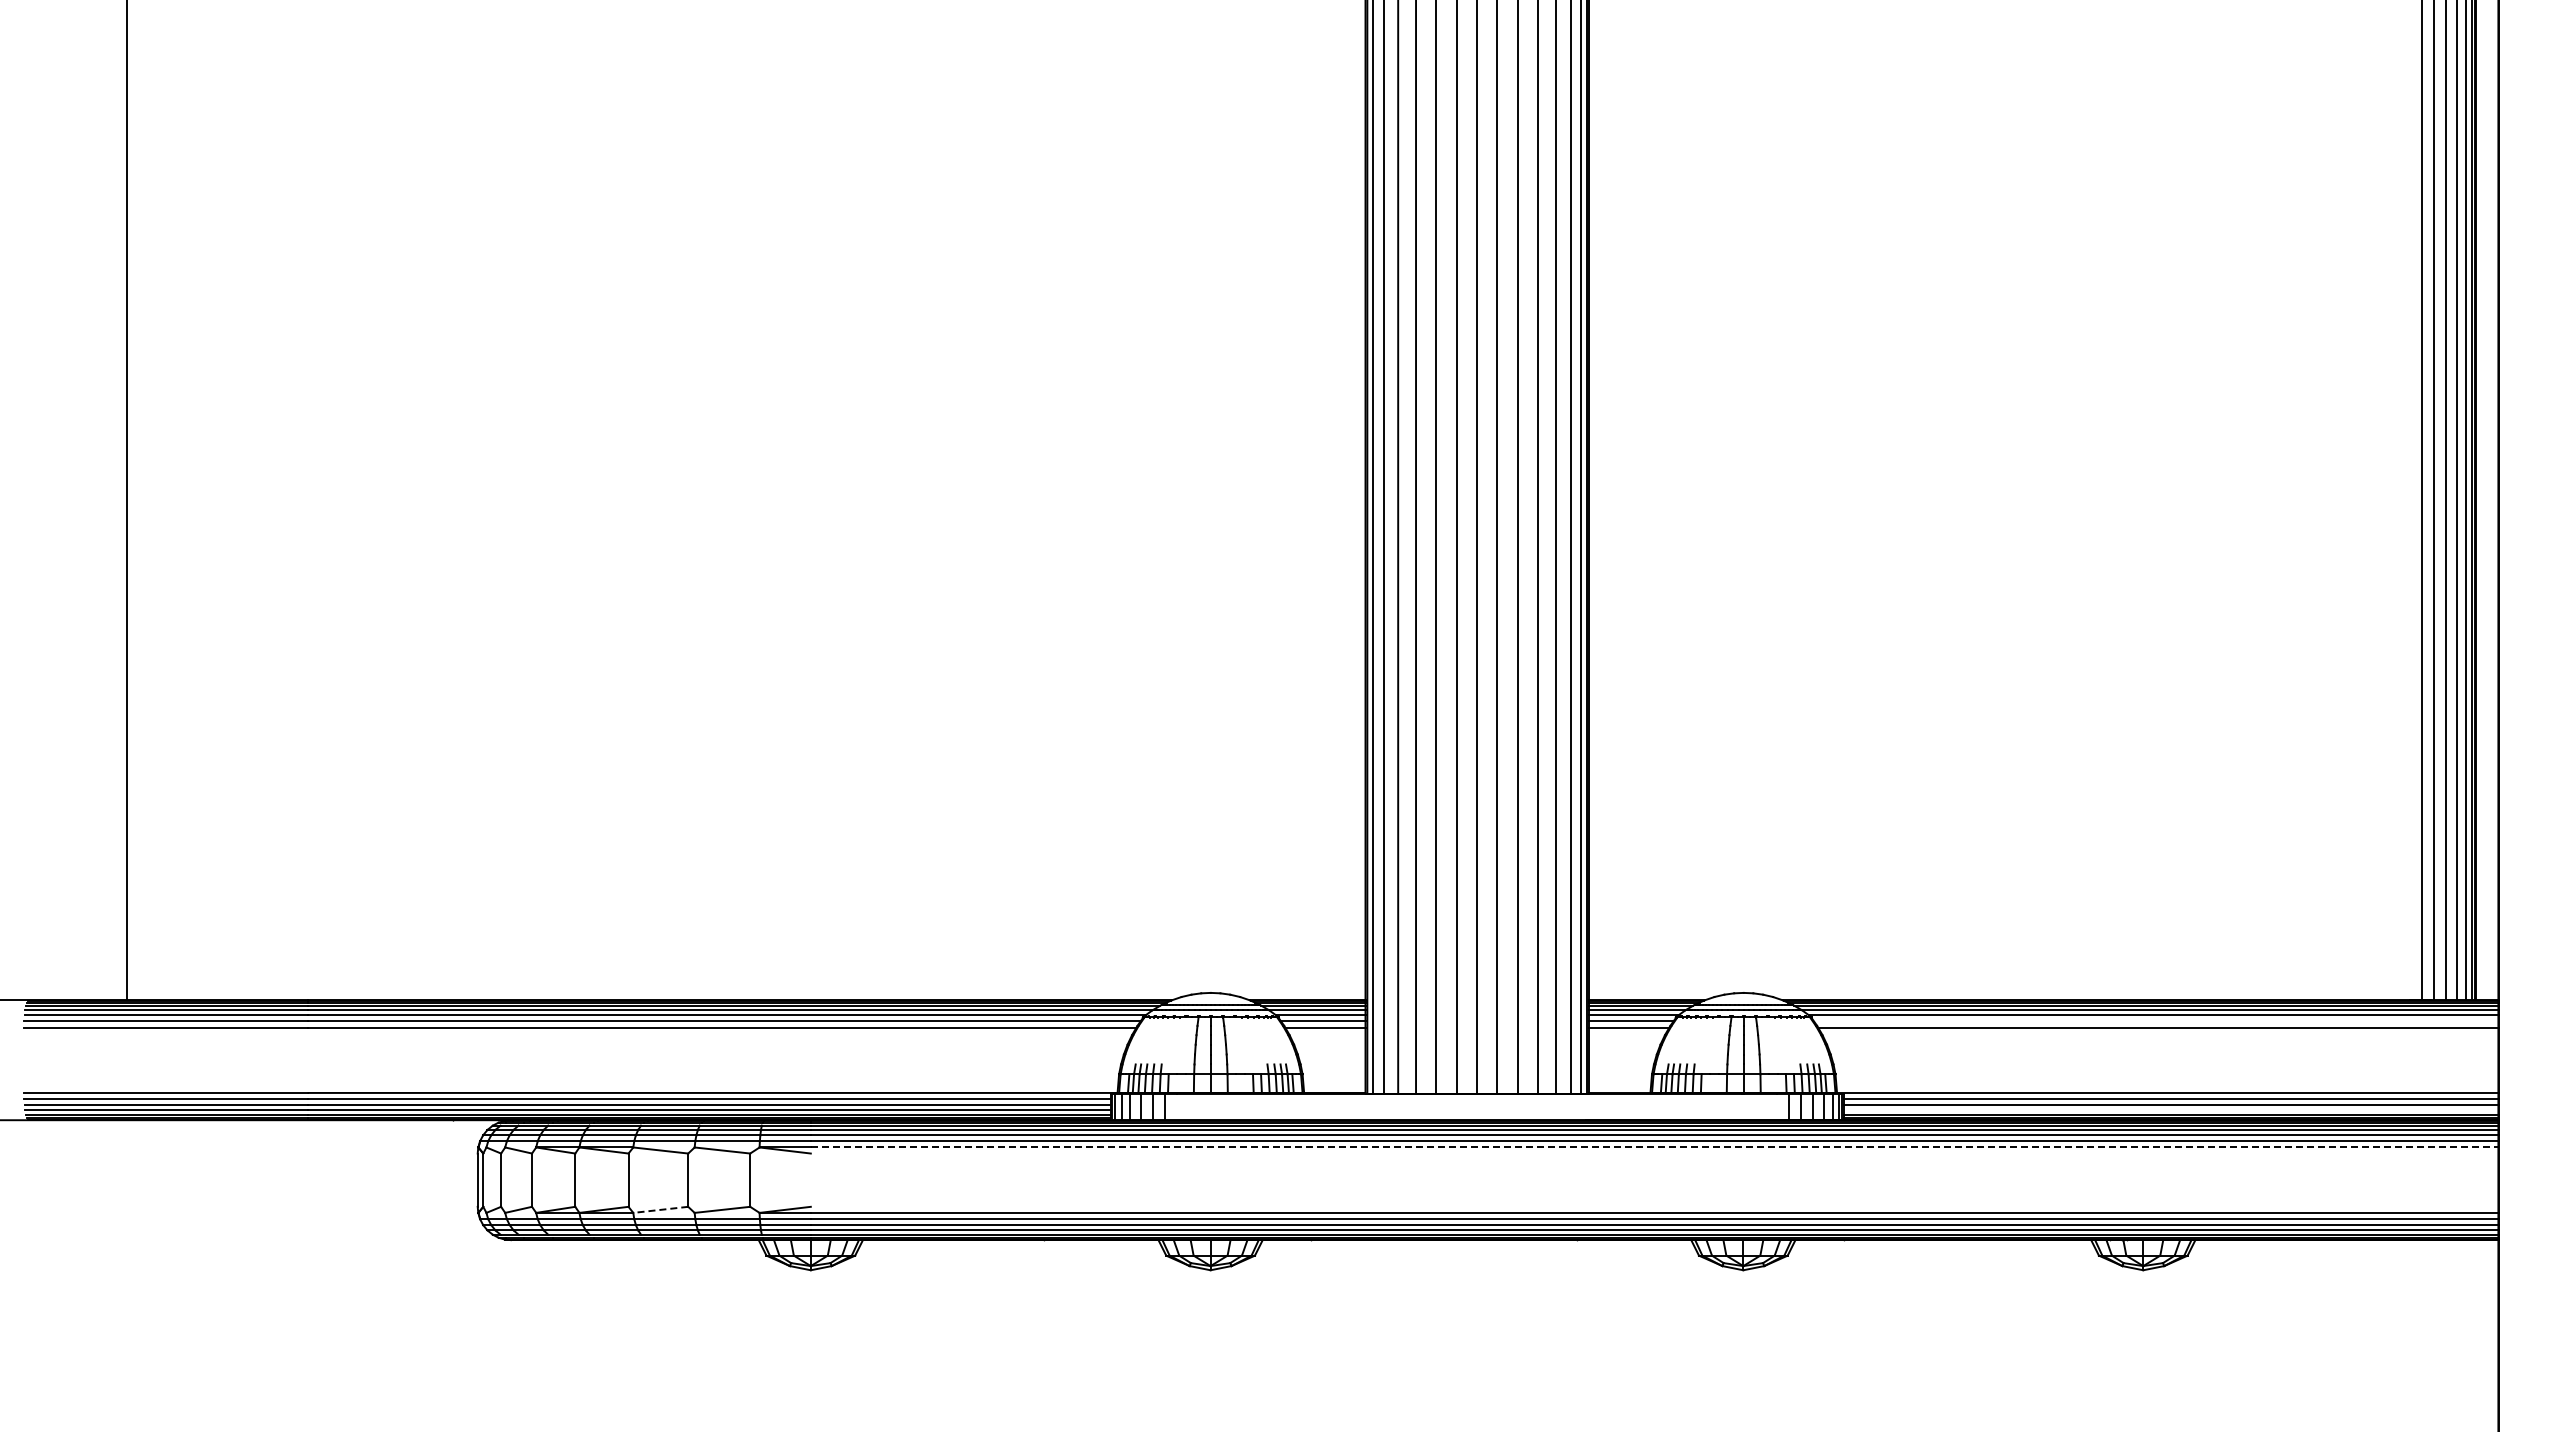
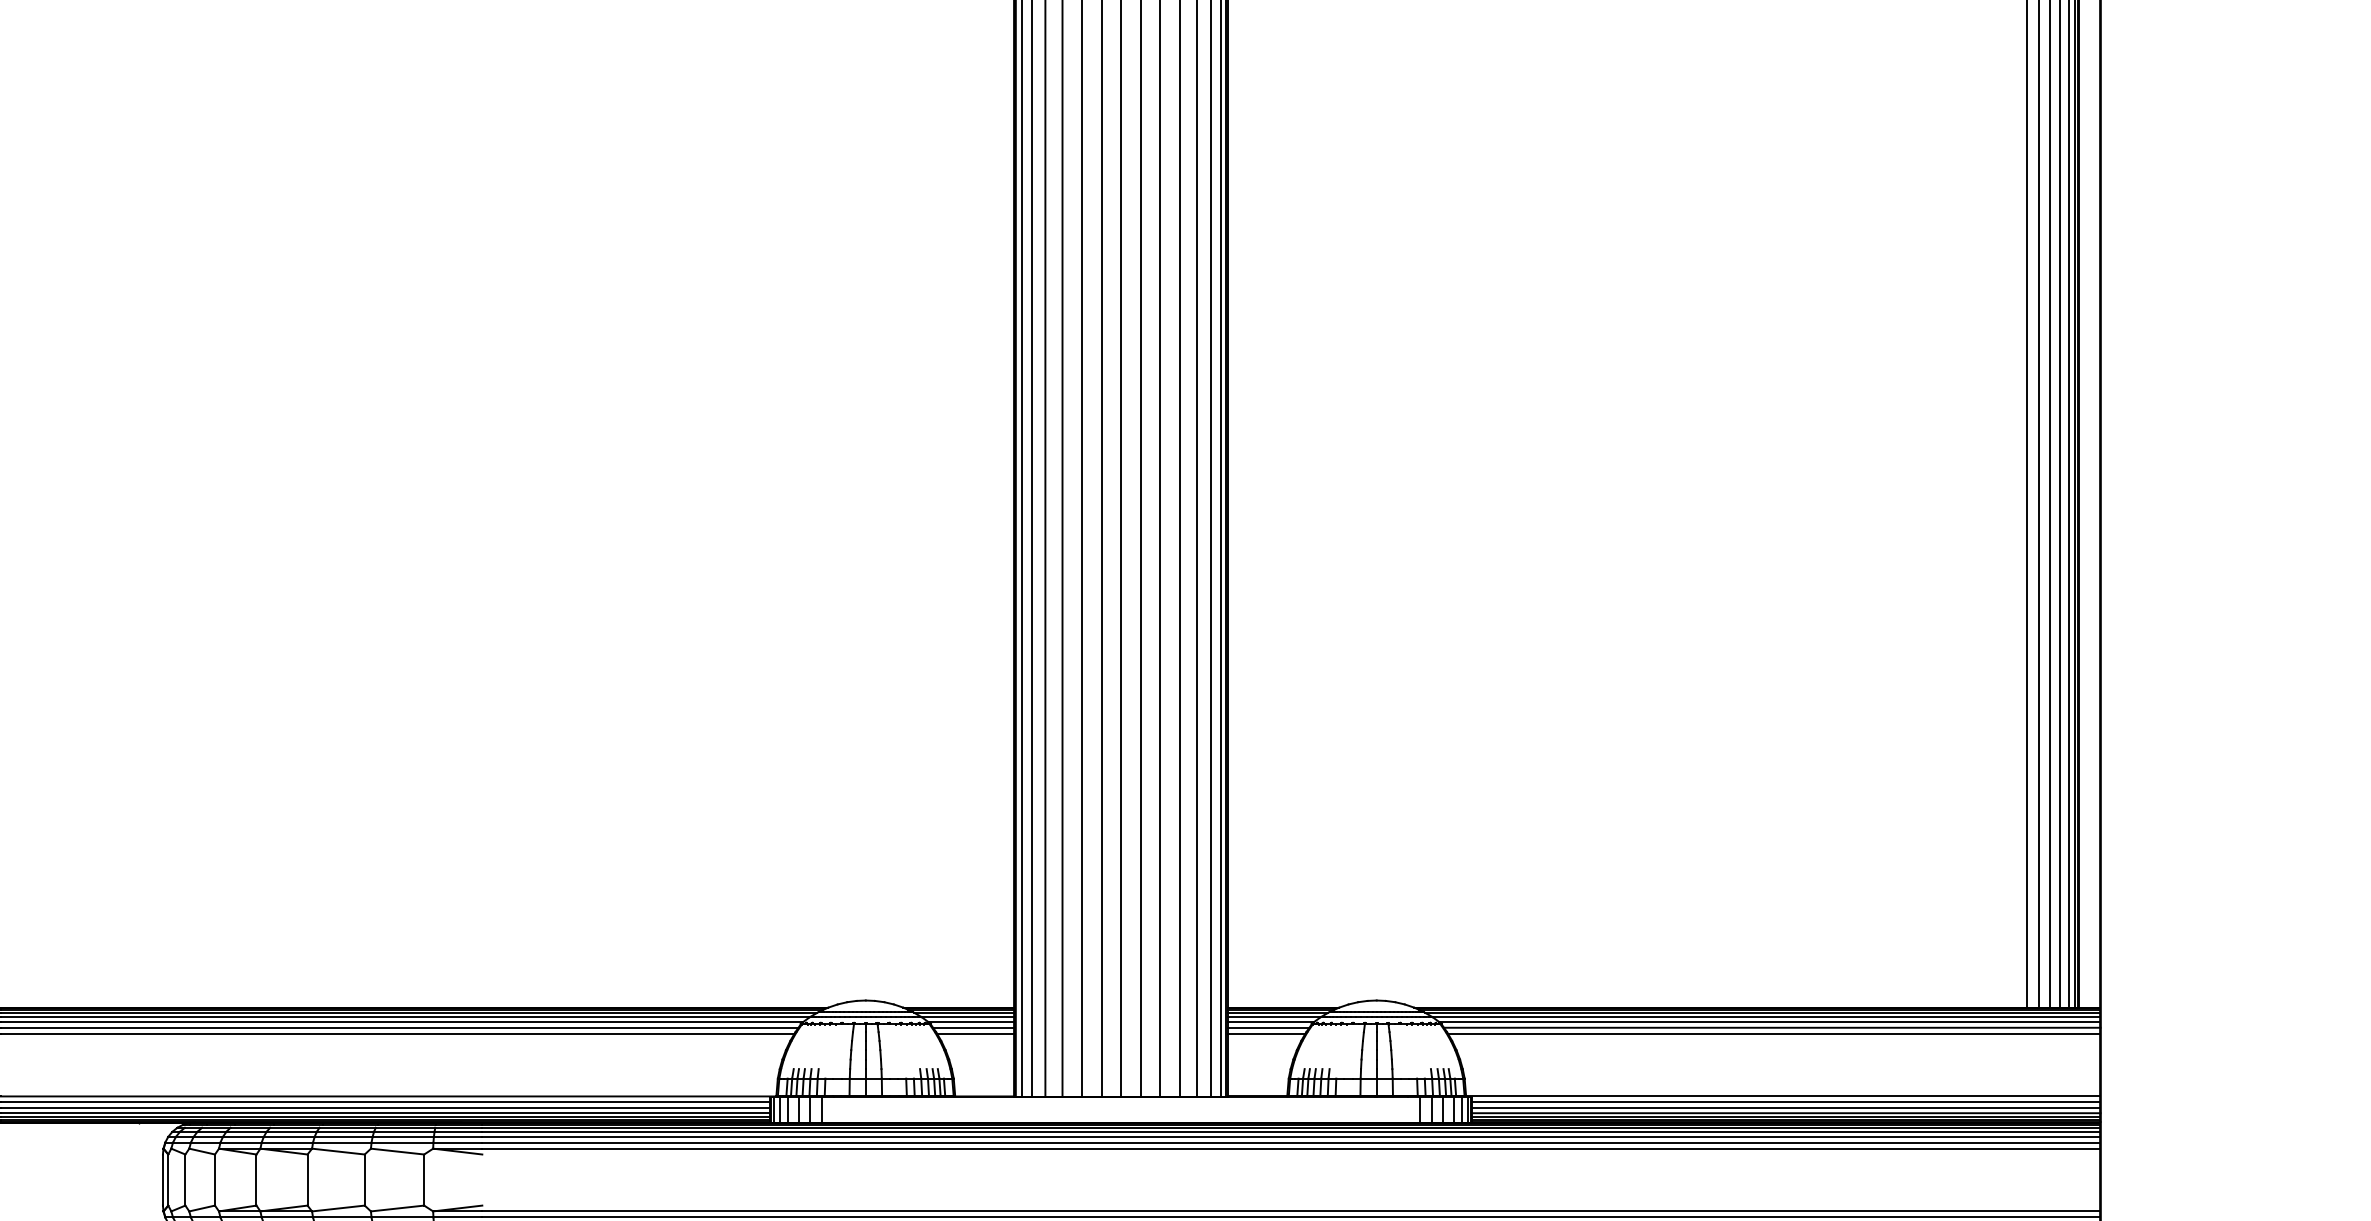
line: (2155, 1021) -> (1771, 1027), added
line: (2170, 1110) -> (1785, 1113), added
line: (1654, 1147) -> (1291, 1148), dashed -> solid
line: (660, 1209) -> (338, 1208), dashed -> solid

